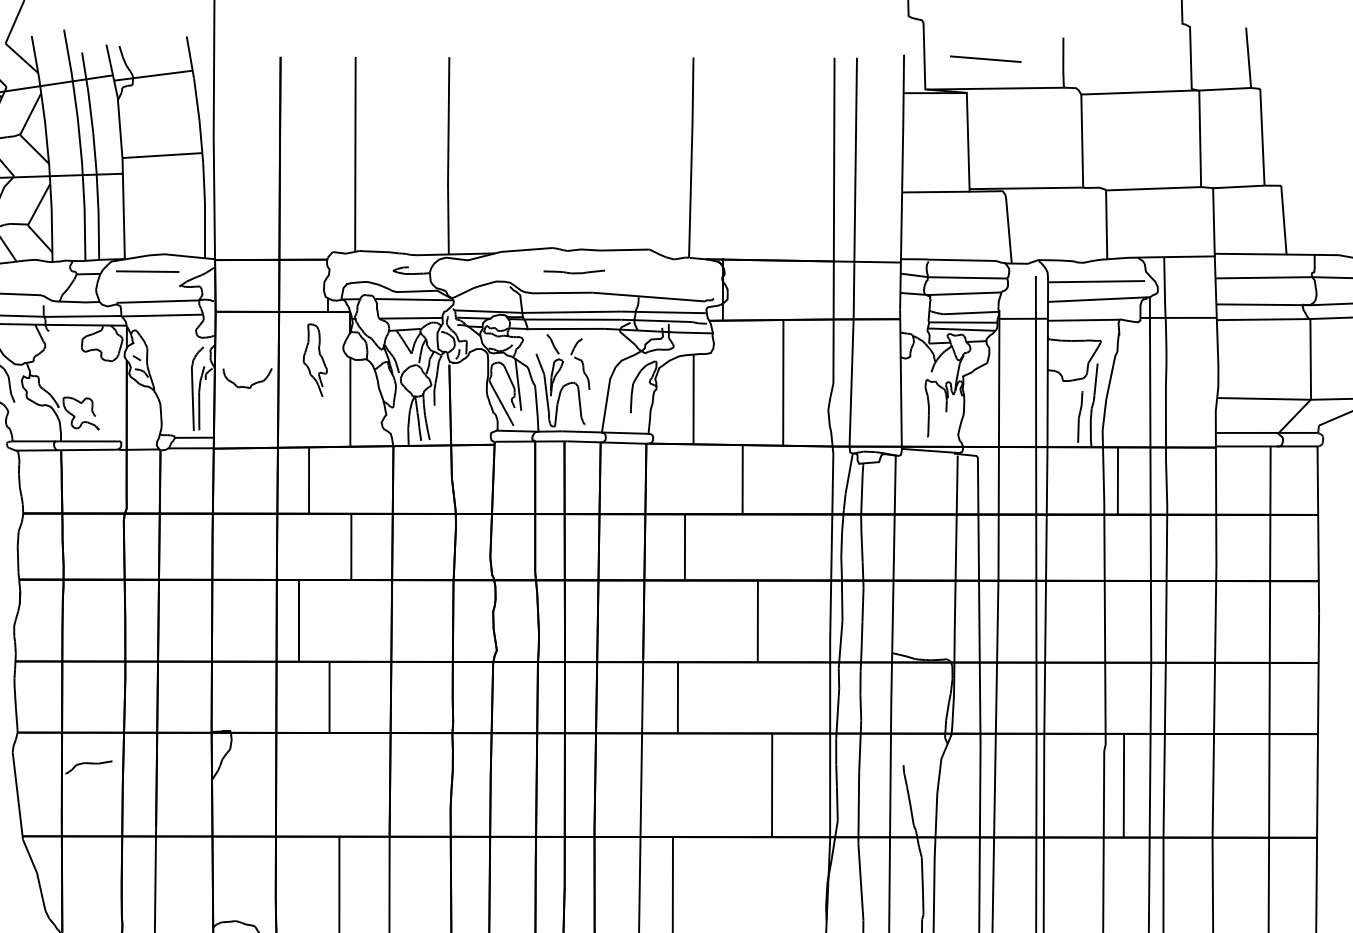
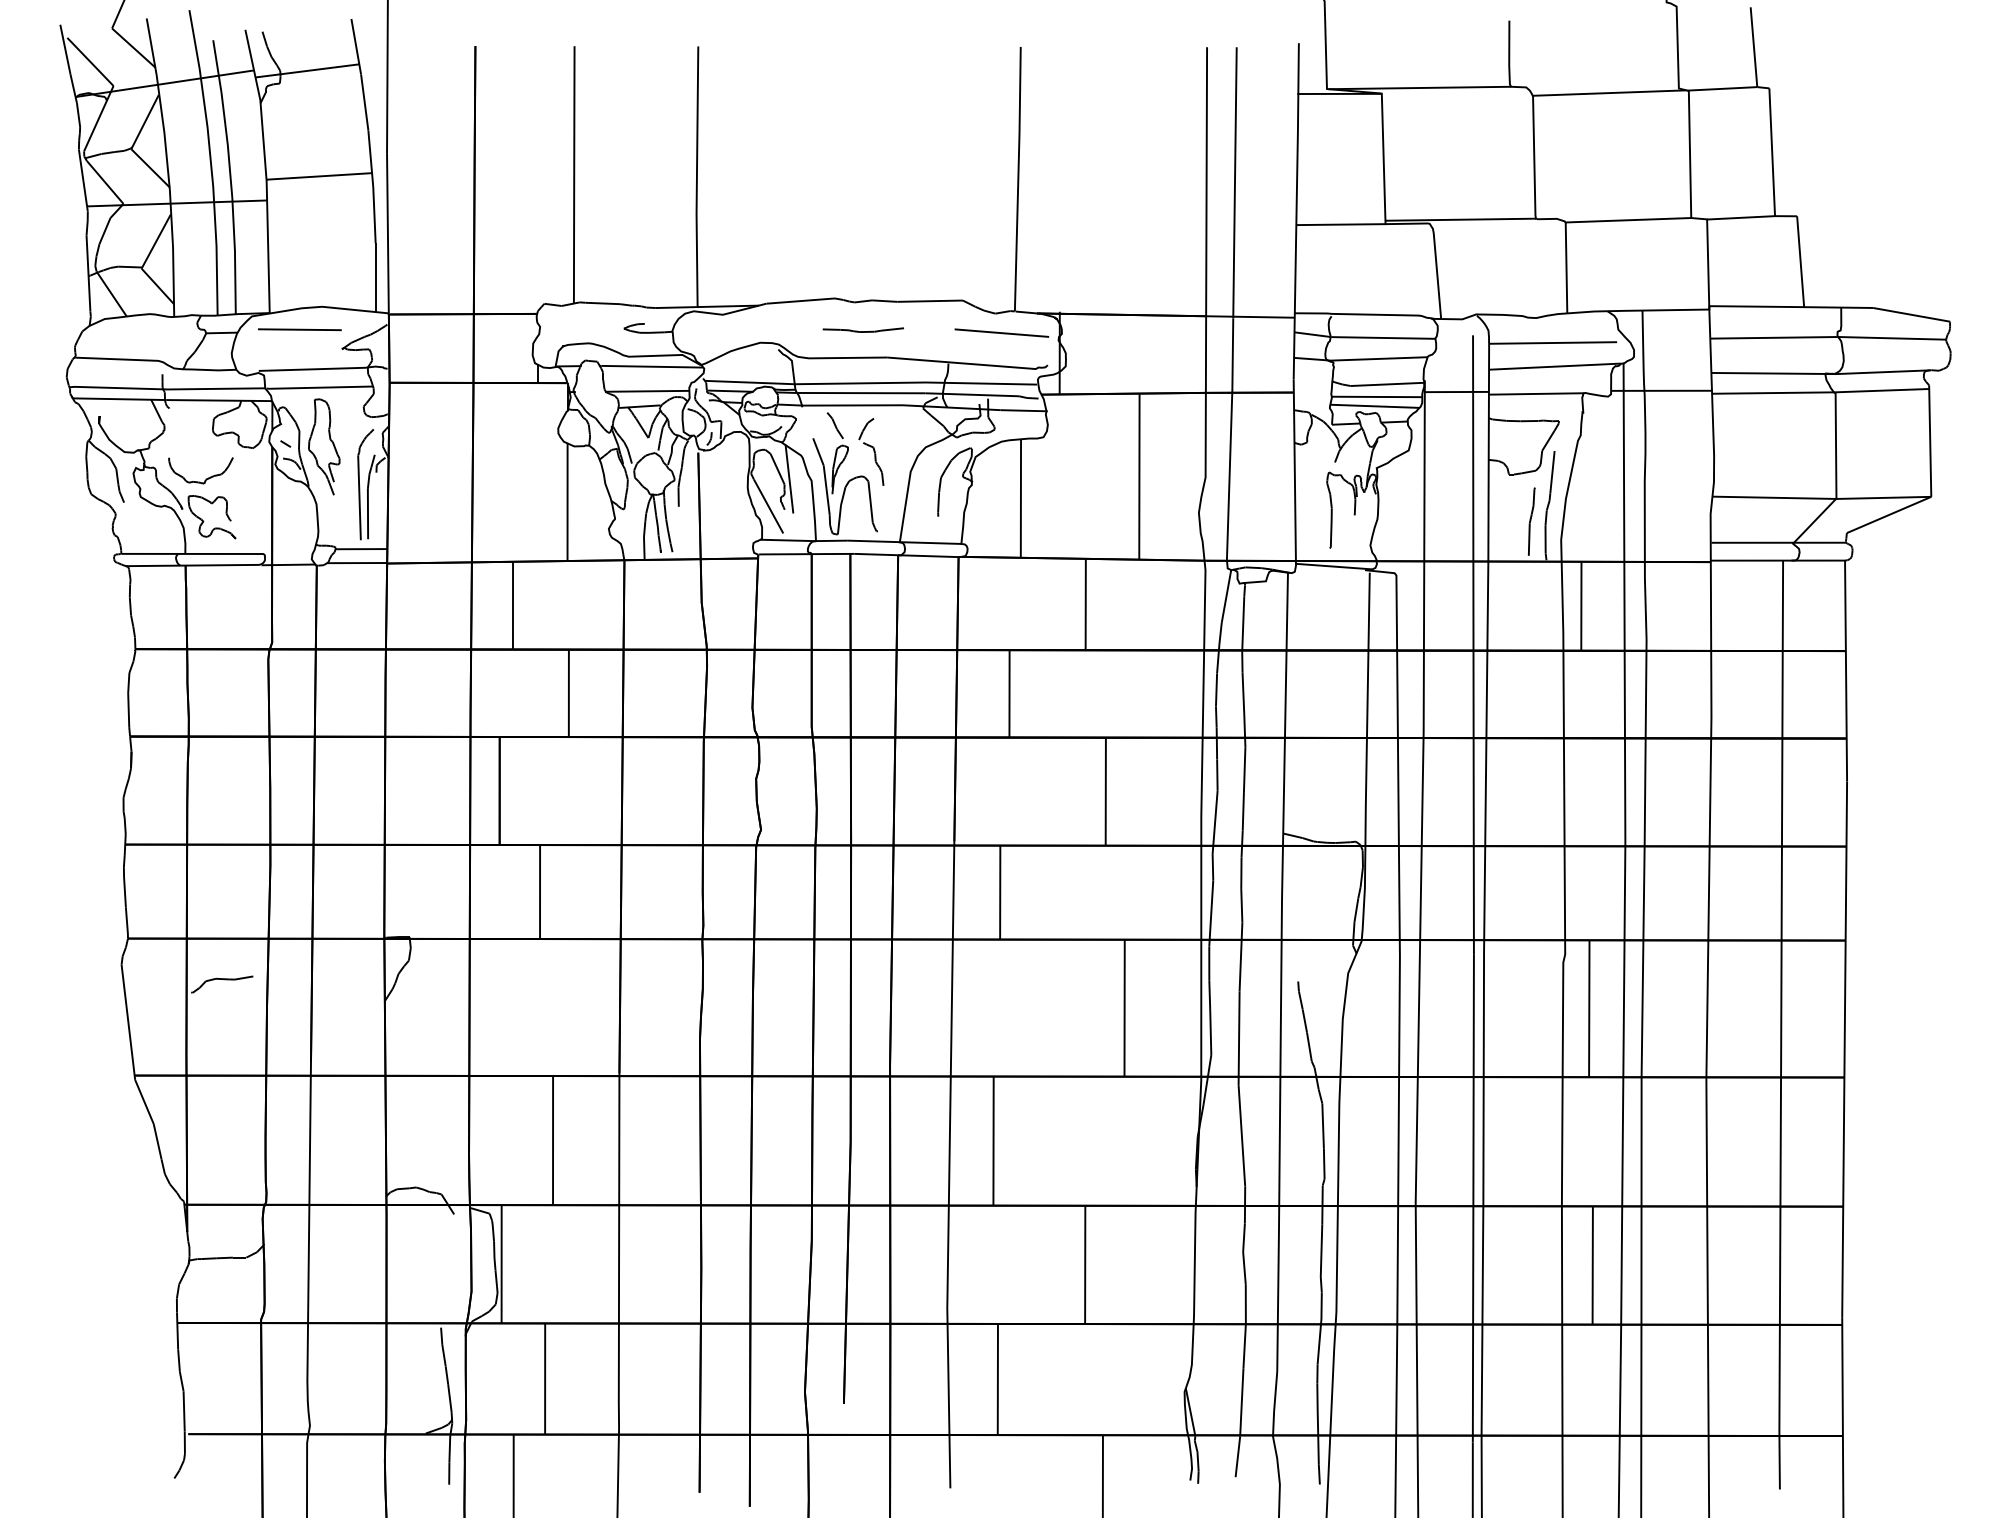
line: (985, 58) -> (1001, 332), moved
curve: (320, 356) -> (330, 441), moved
curve: (251, 384) -> (206, 478), moved

